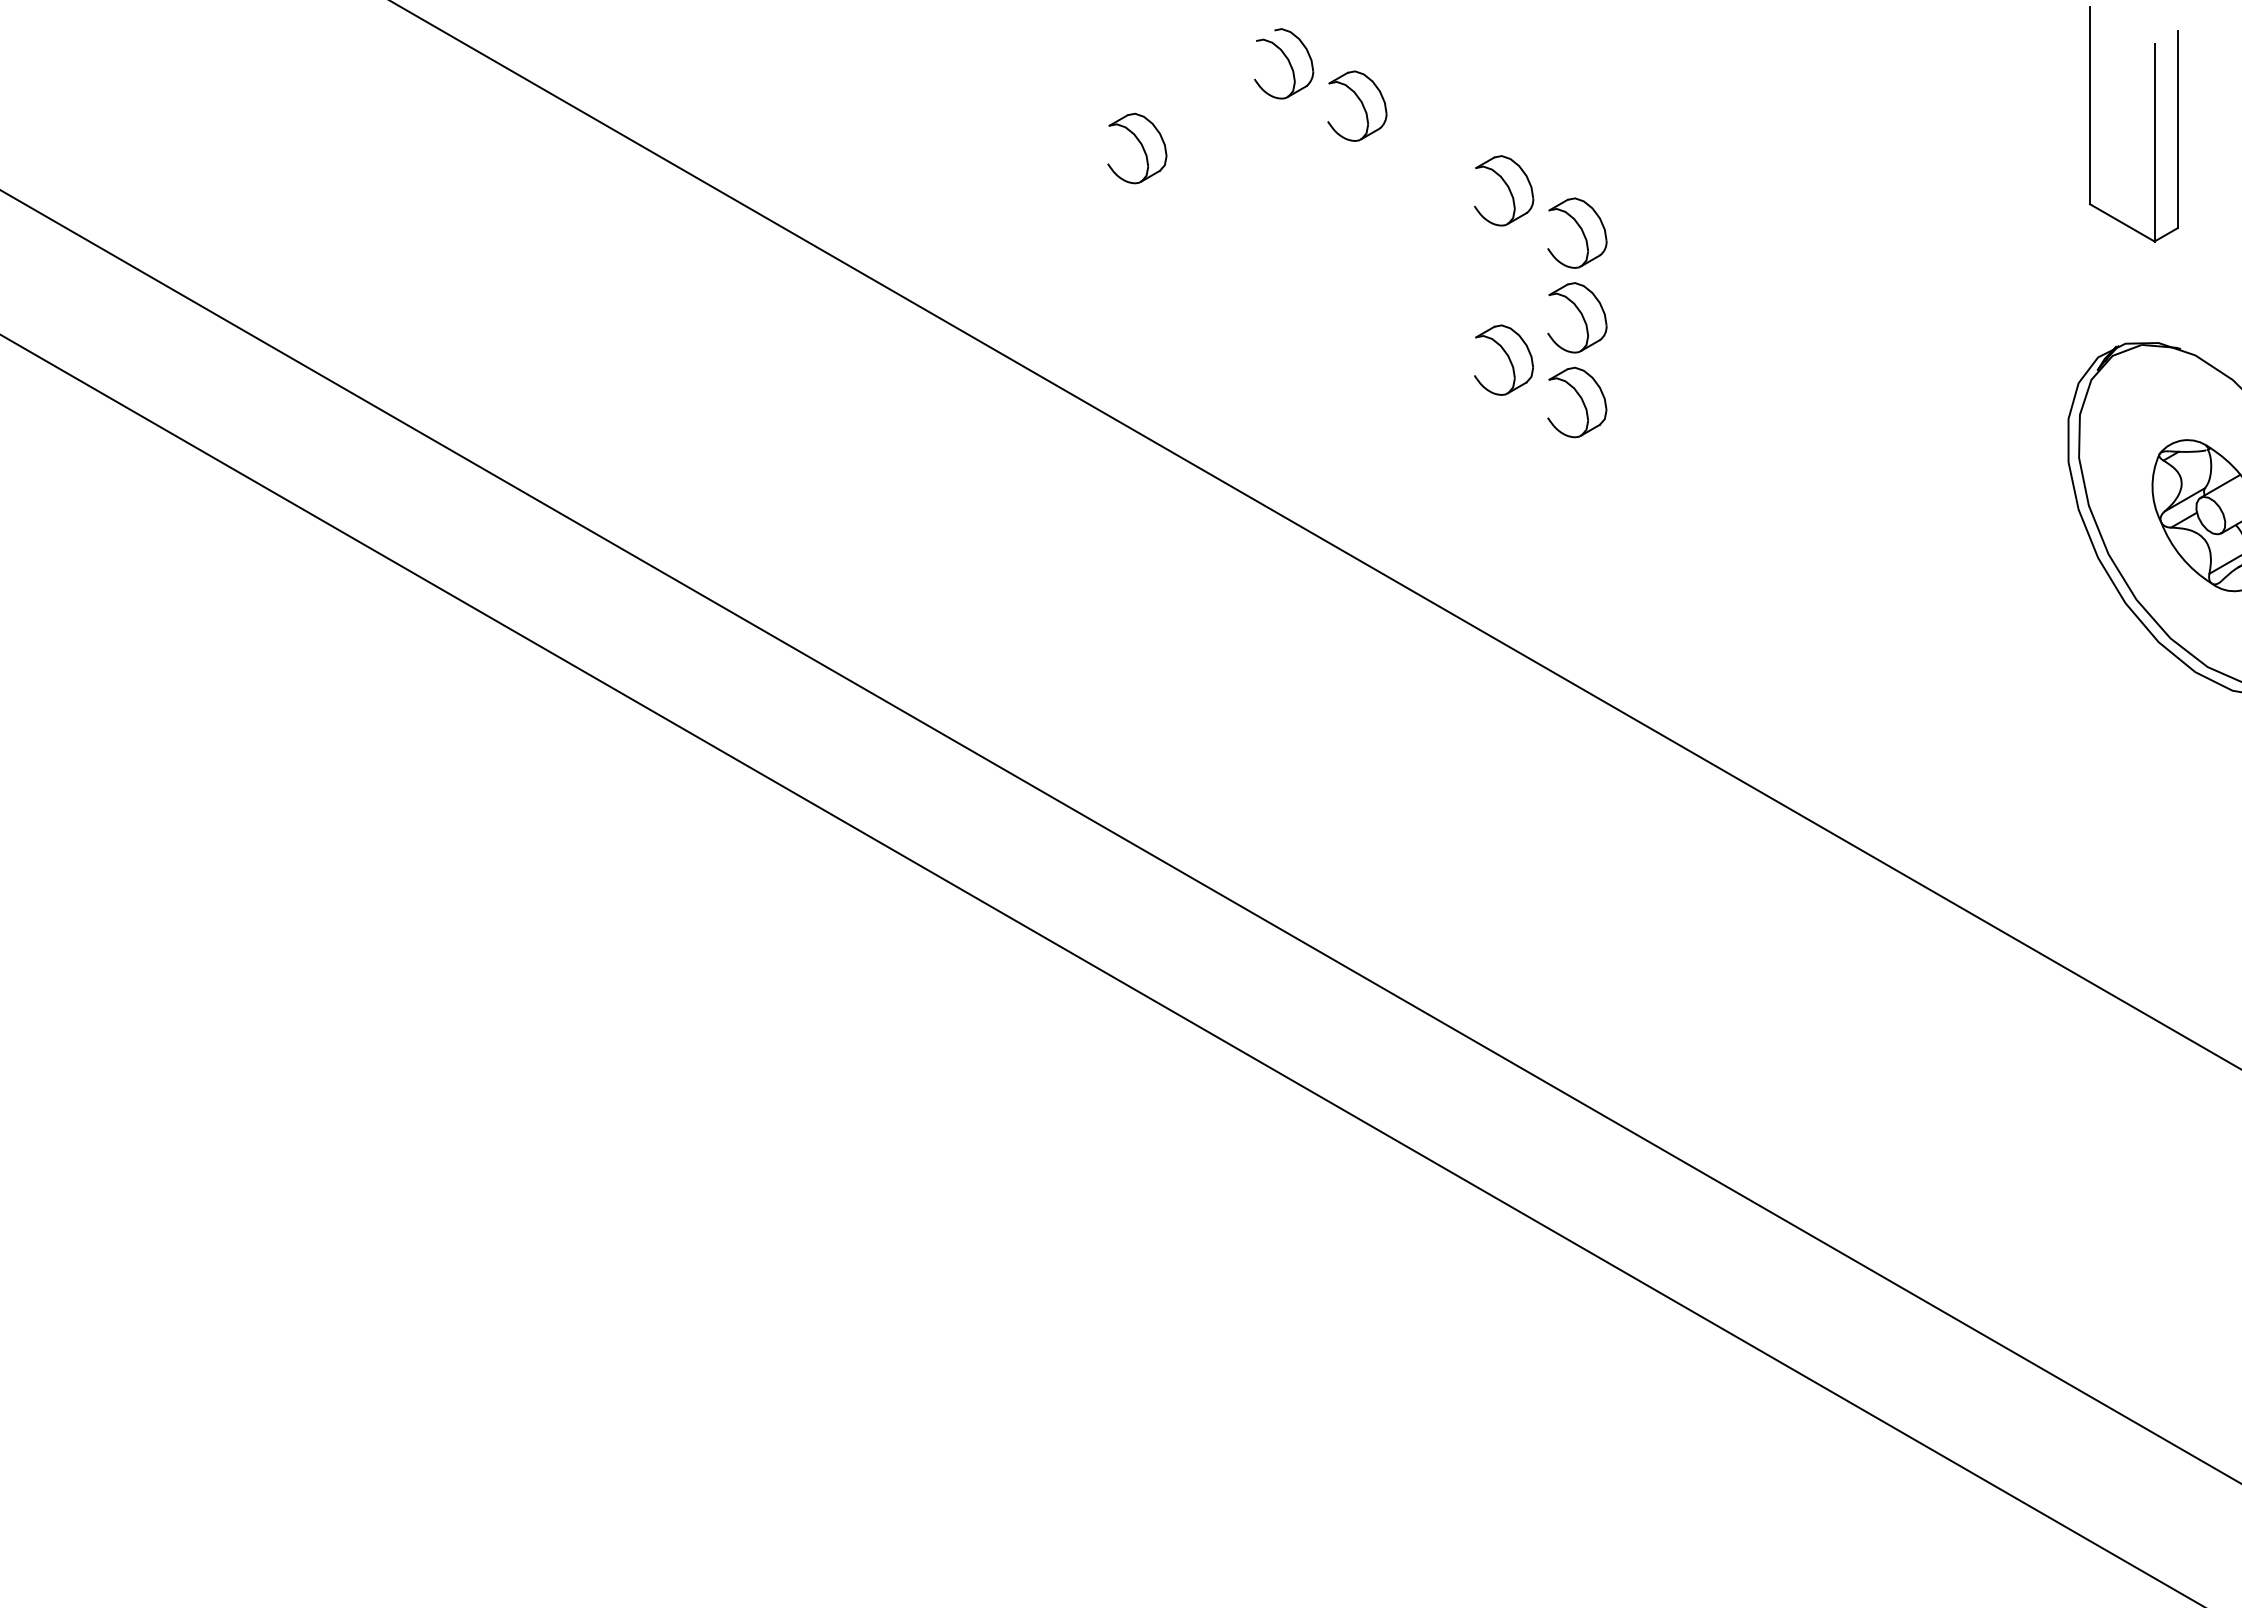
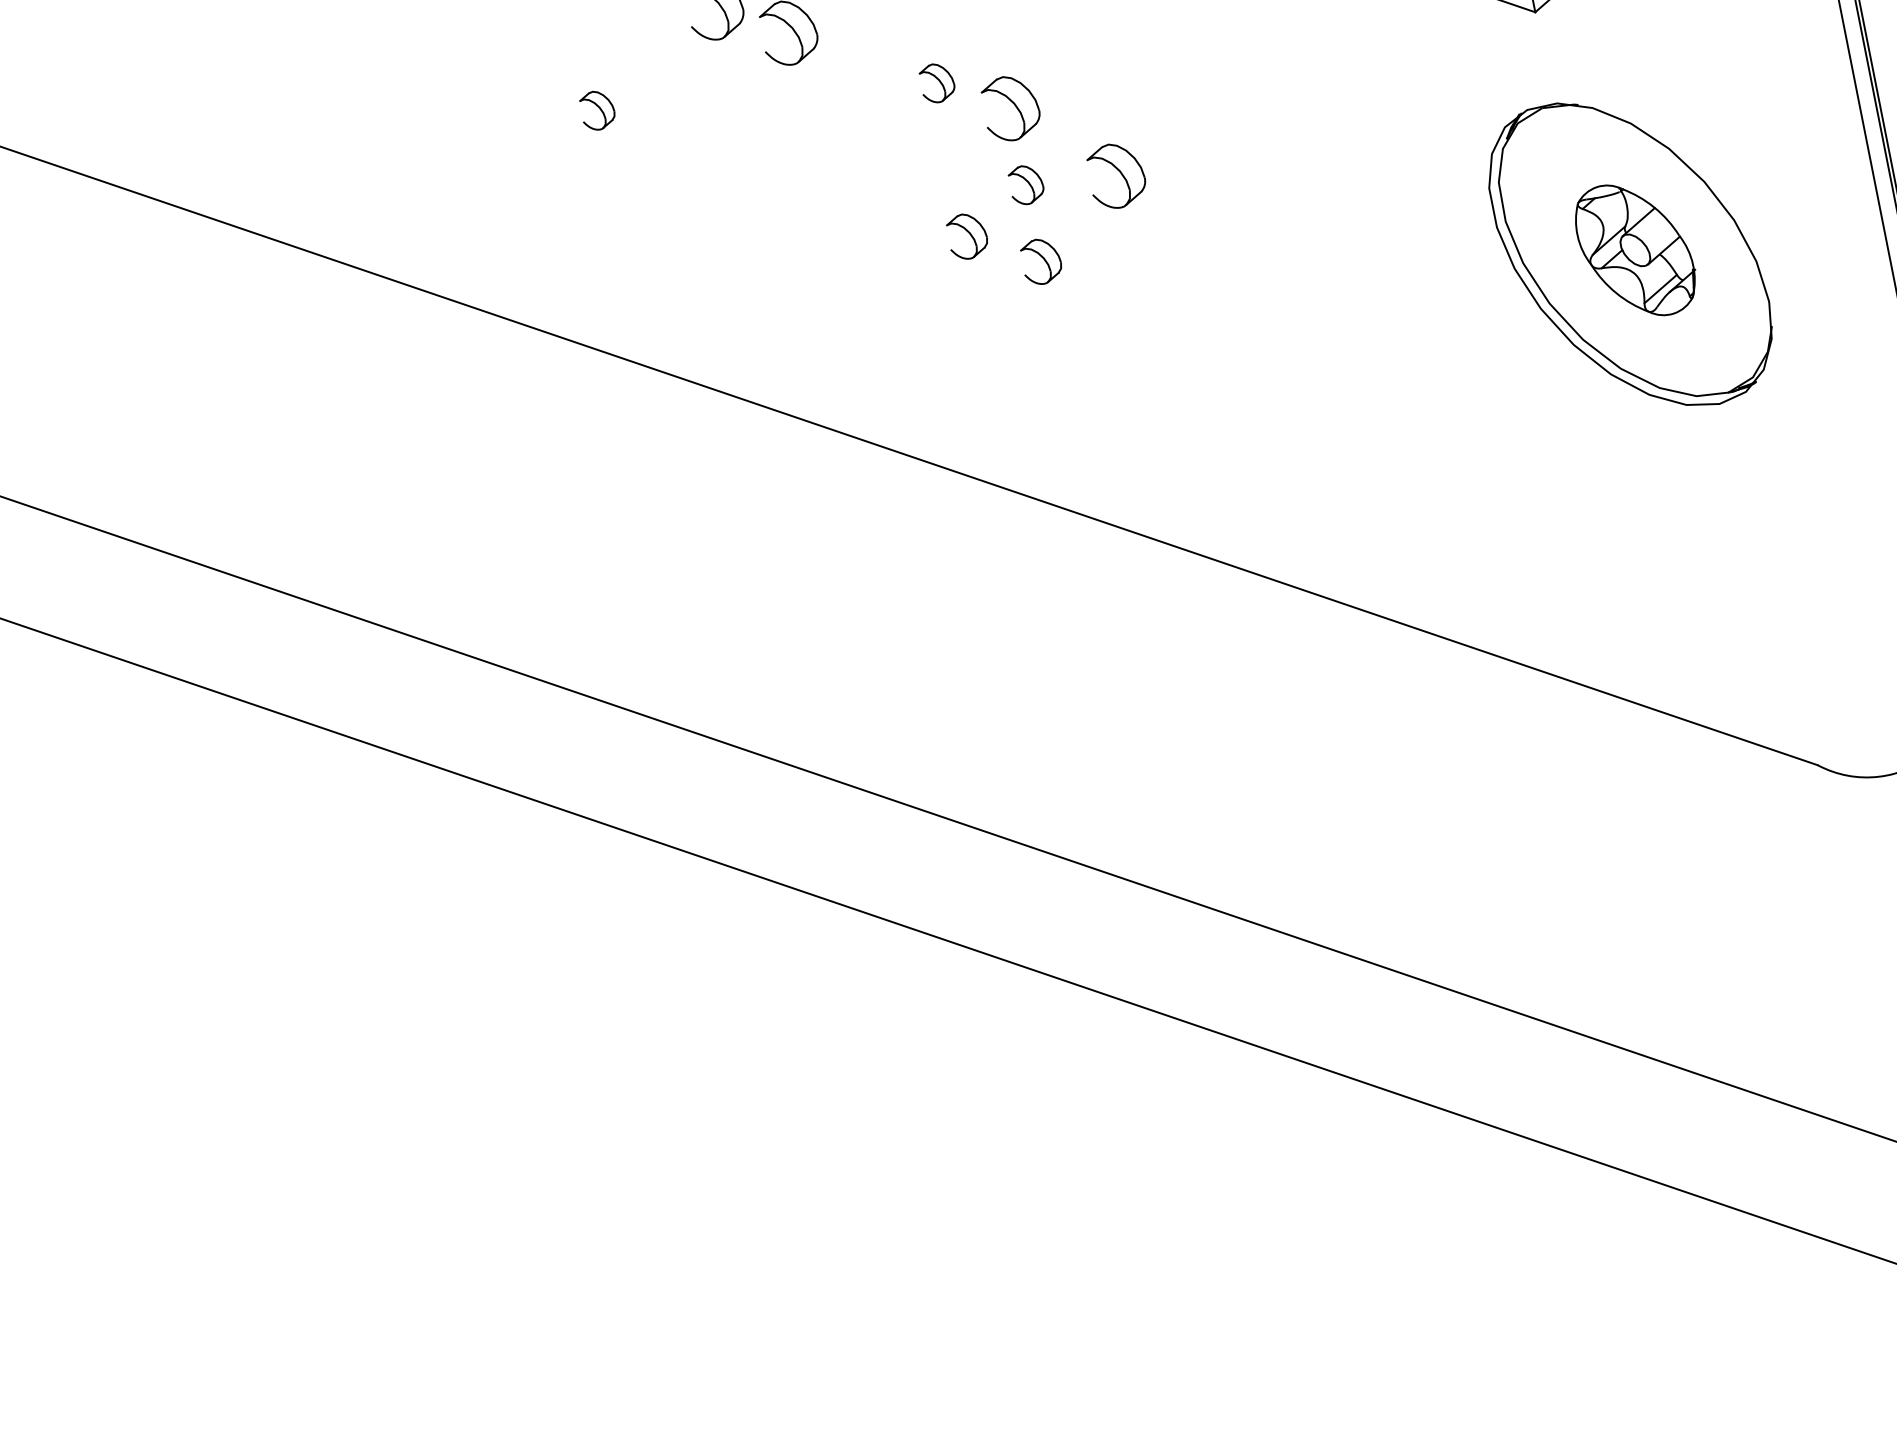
part: (1137, 148) -> (597, 110), size x0.6
part: (1504, 190) -> (937, 82), size x0.6
part: (1577, 317) -> (1026, 184), size x0.6
part: (1675, 326) -> (1116, 175), added
part: (1503, 359) -> (967, 235), size x0.7
part: (1577, 402) -> (1041, 261), size x0.7

